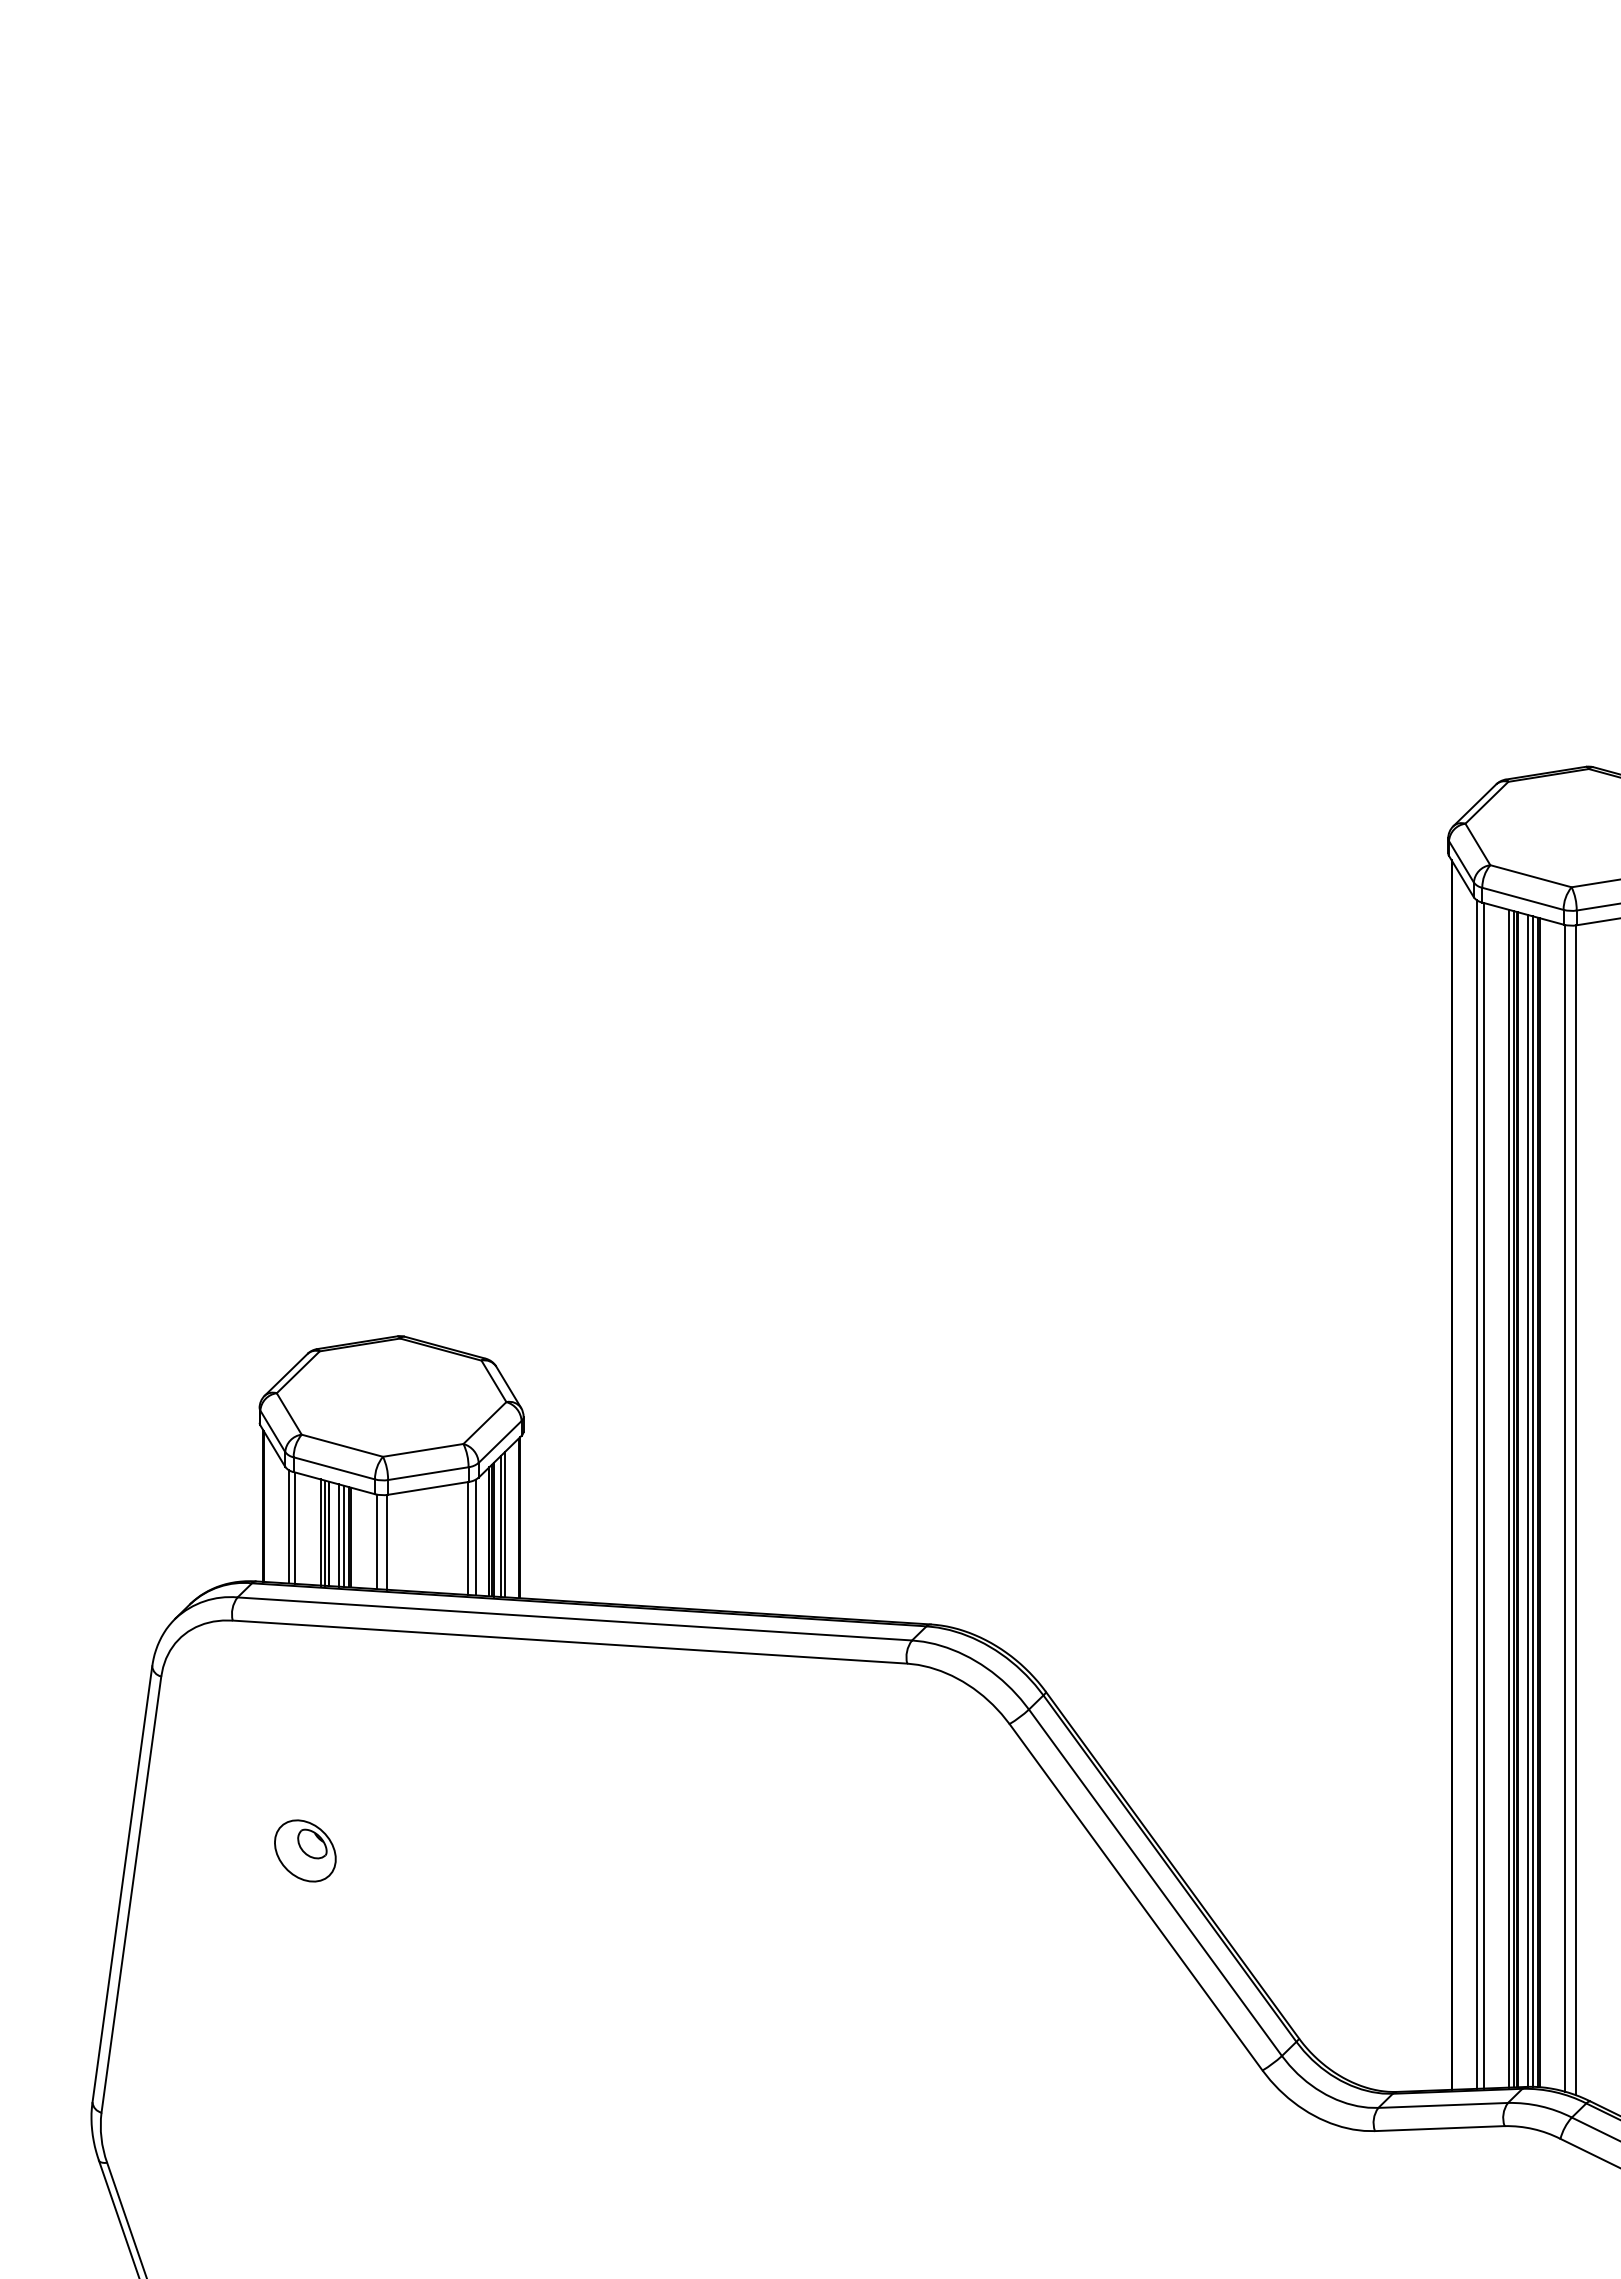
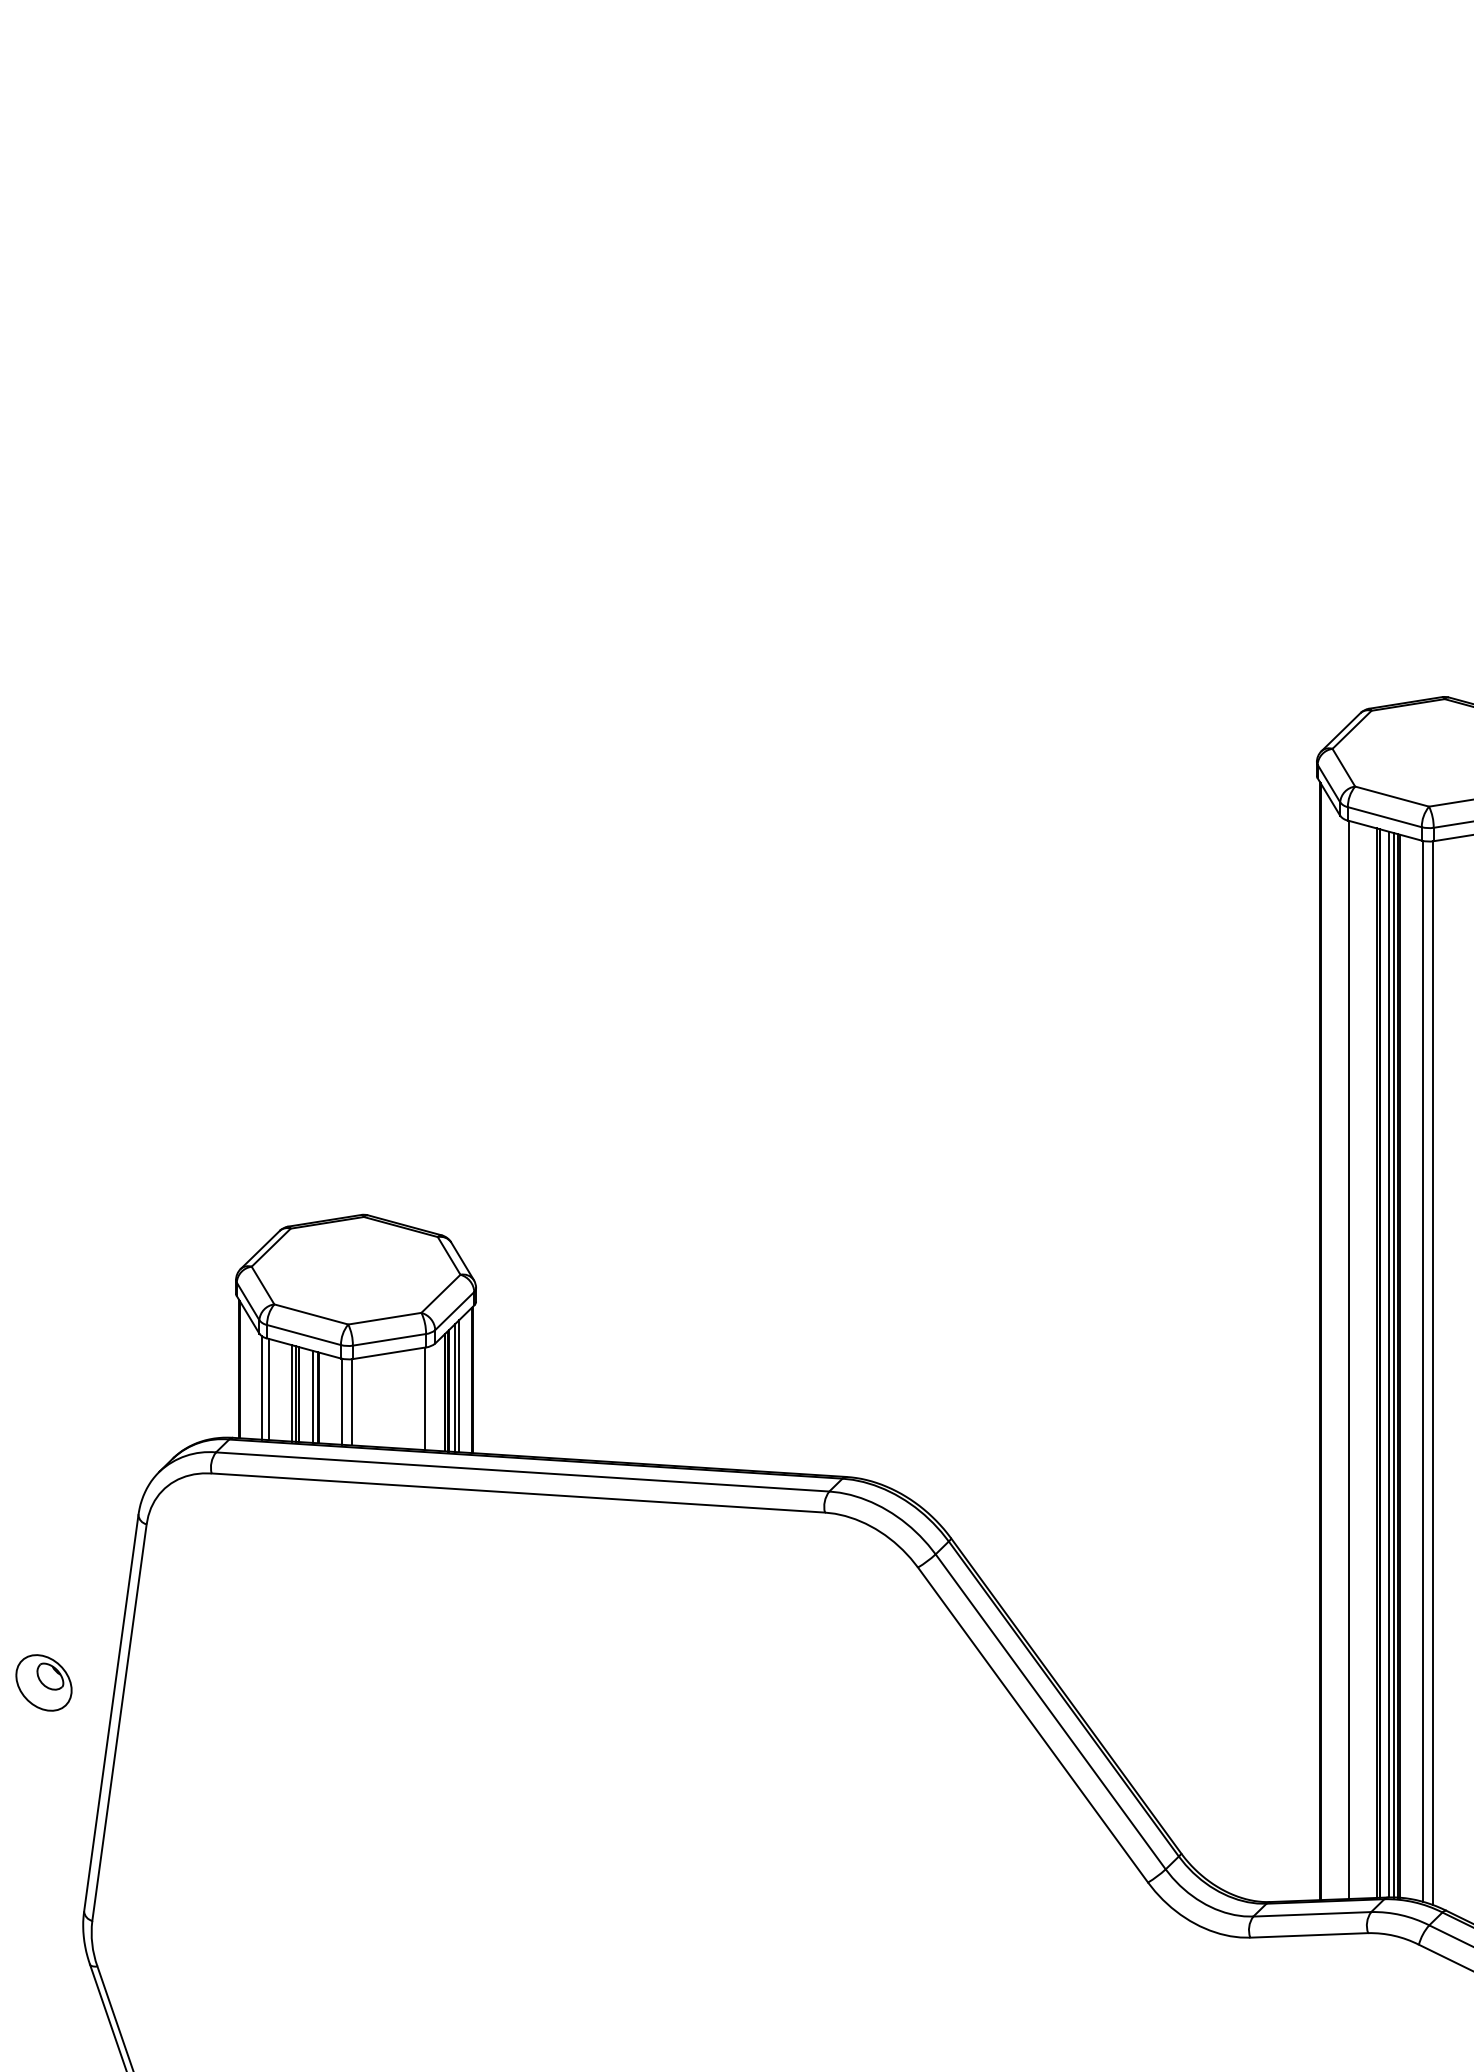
line: (1477, 1494) -> (1343, 1358), removed
line: (1509, 1498) -> (1372, 1362), removed
line: (338, 1535) -> (307, 1396), removed
line: (475, 1537) -> (432, 1397), removed
part: (305, 1850) -> (44, 1682), moved

